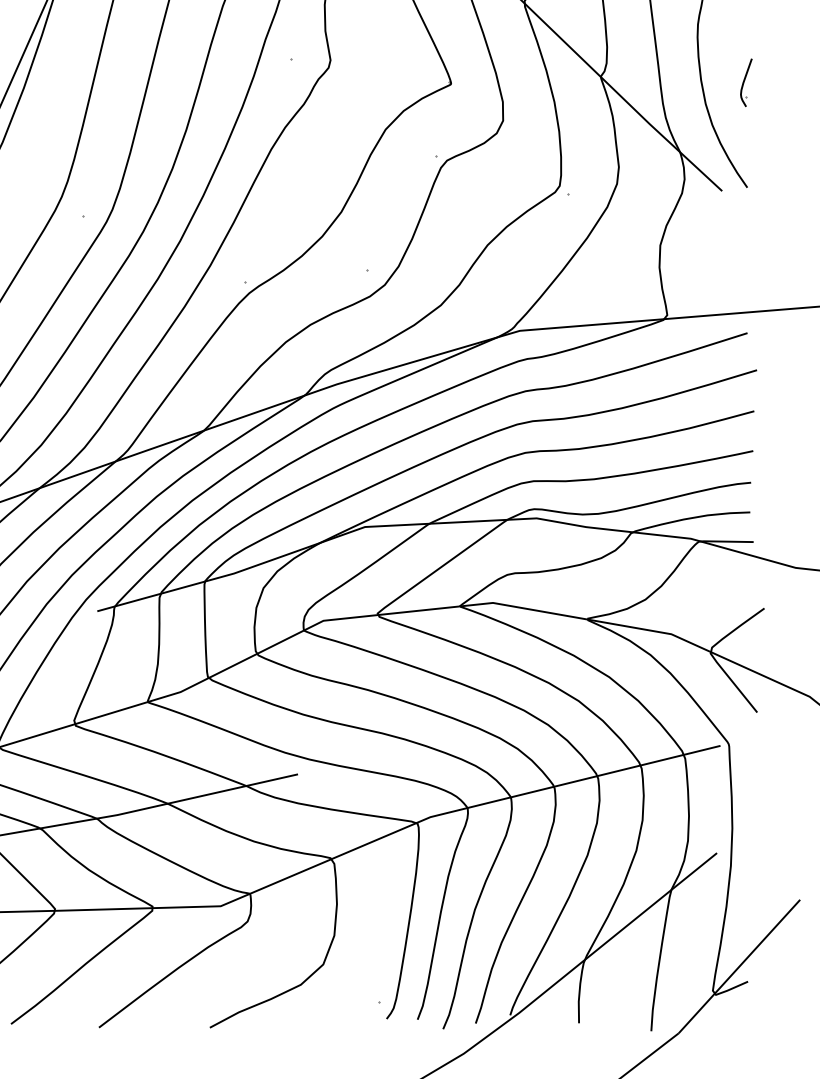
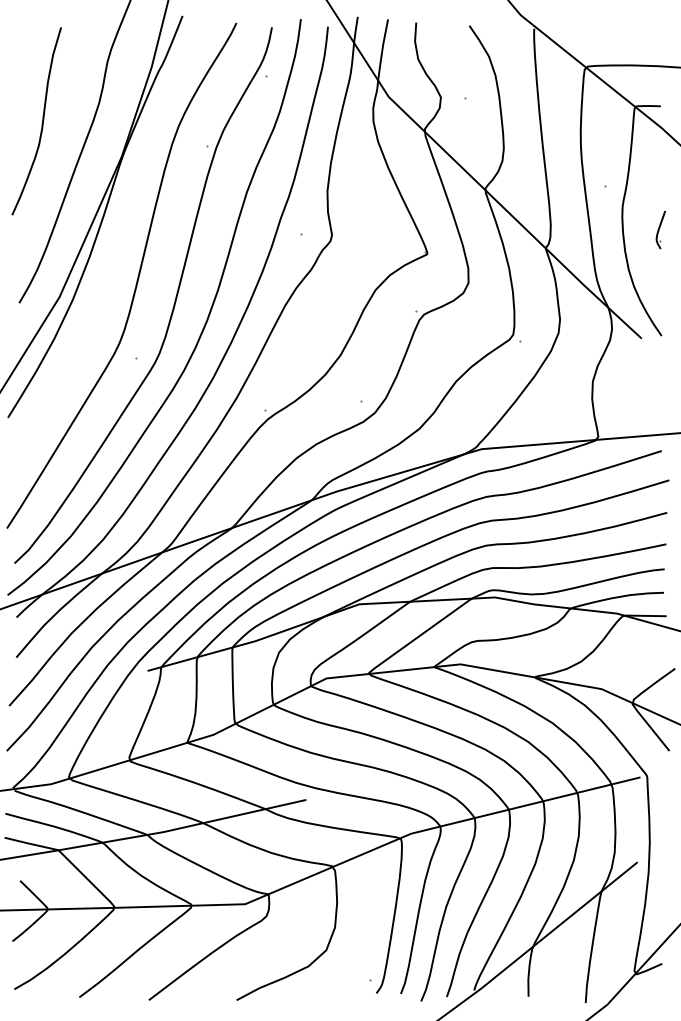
part: (745, 82) -> (660, 229), moved

